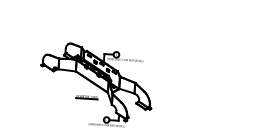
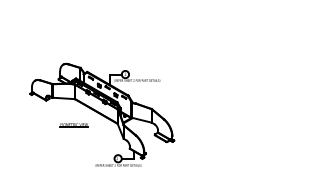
line: (86, 97) -> (73, 125), moved

